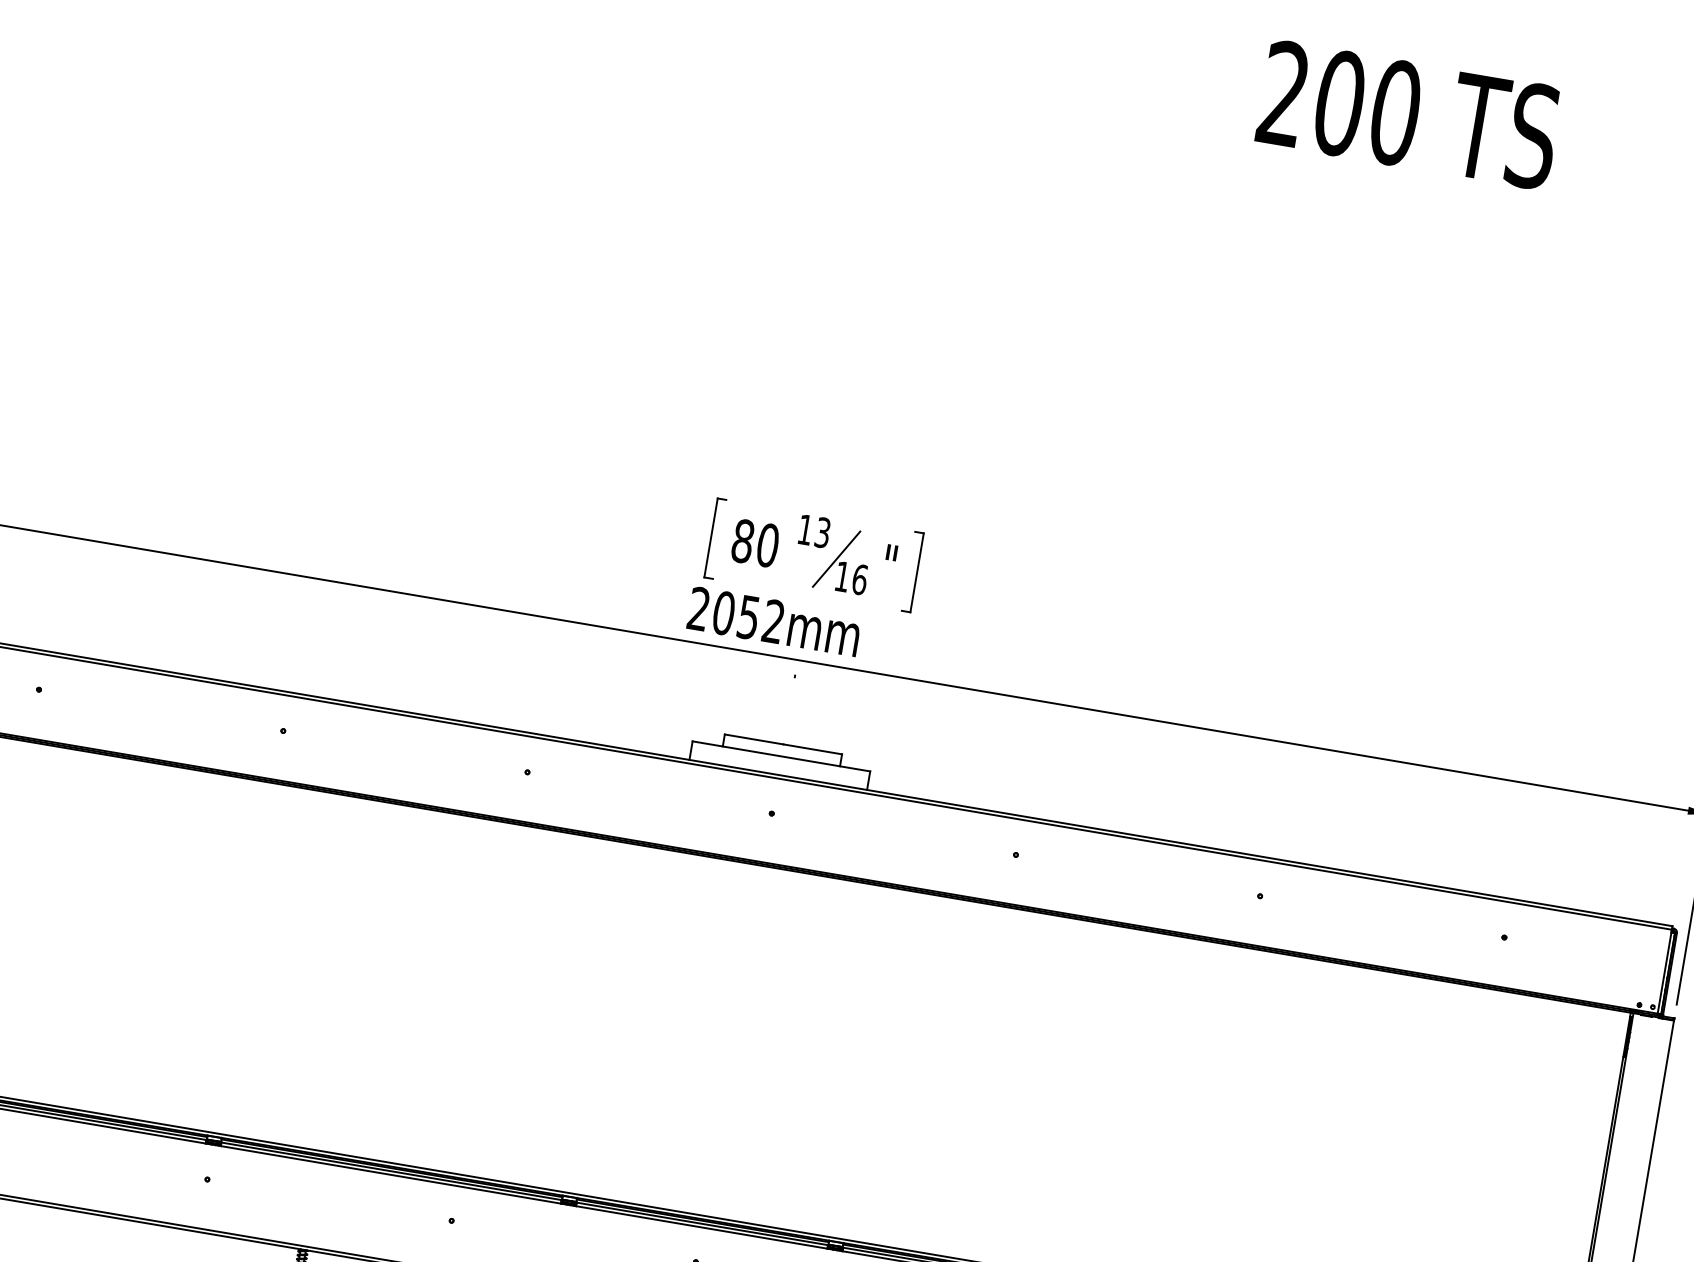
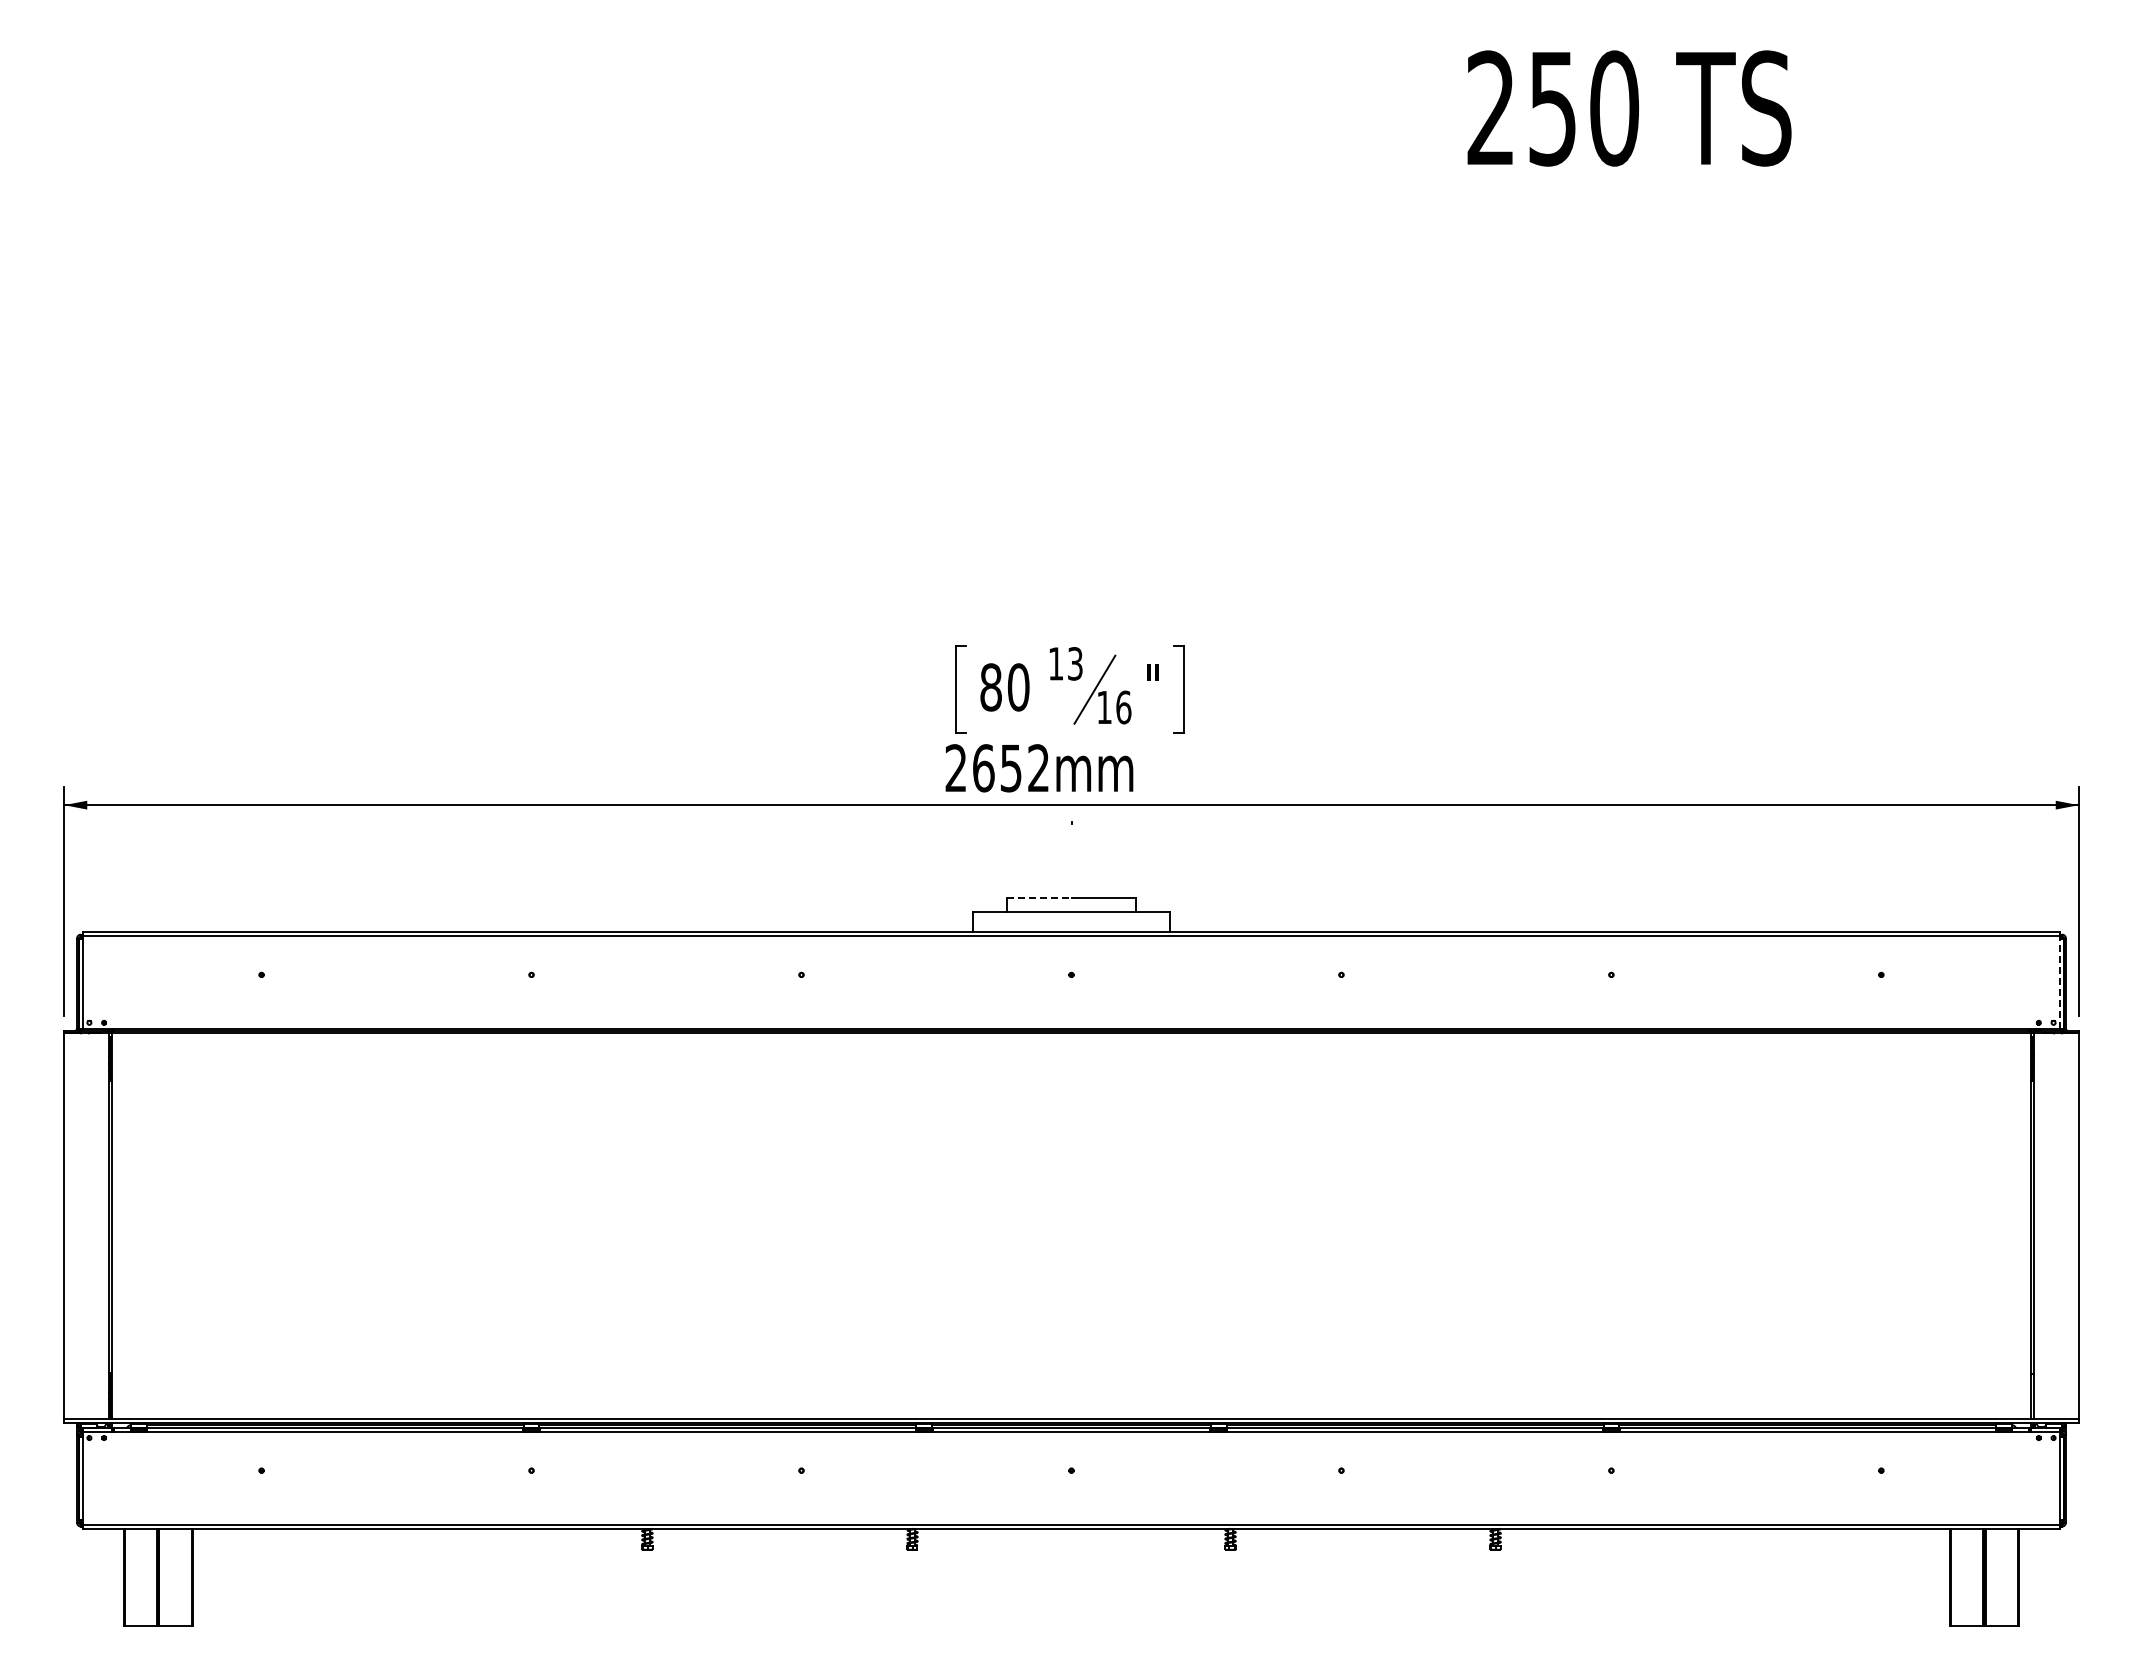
text: (1339, 103) -> (1552, 108), 200 -> 250
text: (723, 613) -> (983, 768), 2052mm -> 2652mm
line: (754, 739) -> (1039, 898), solid -> dashed
line: (1664, 972) -> (2059, 983), solid -> dashed

